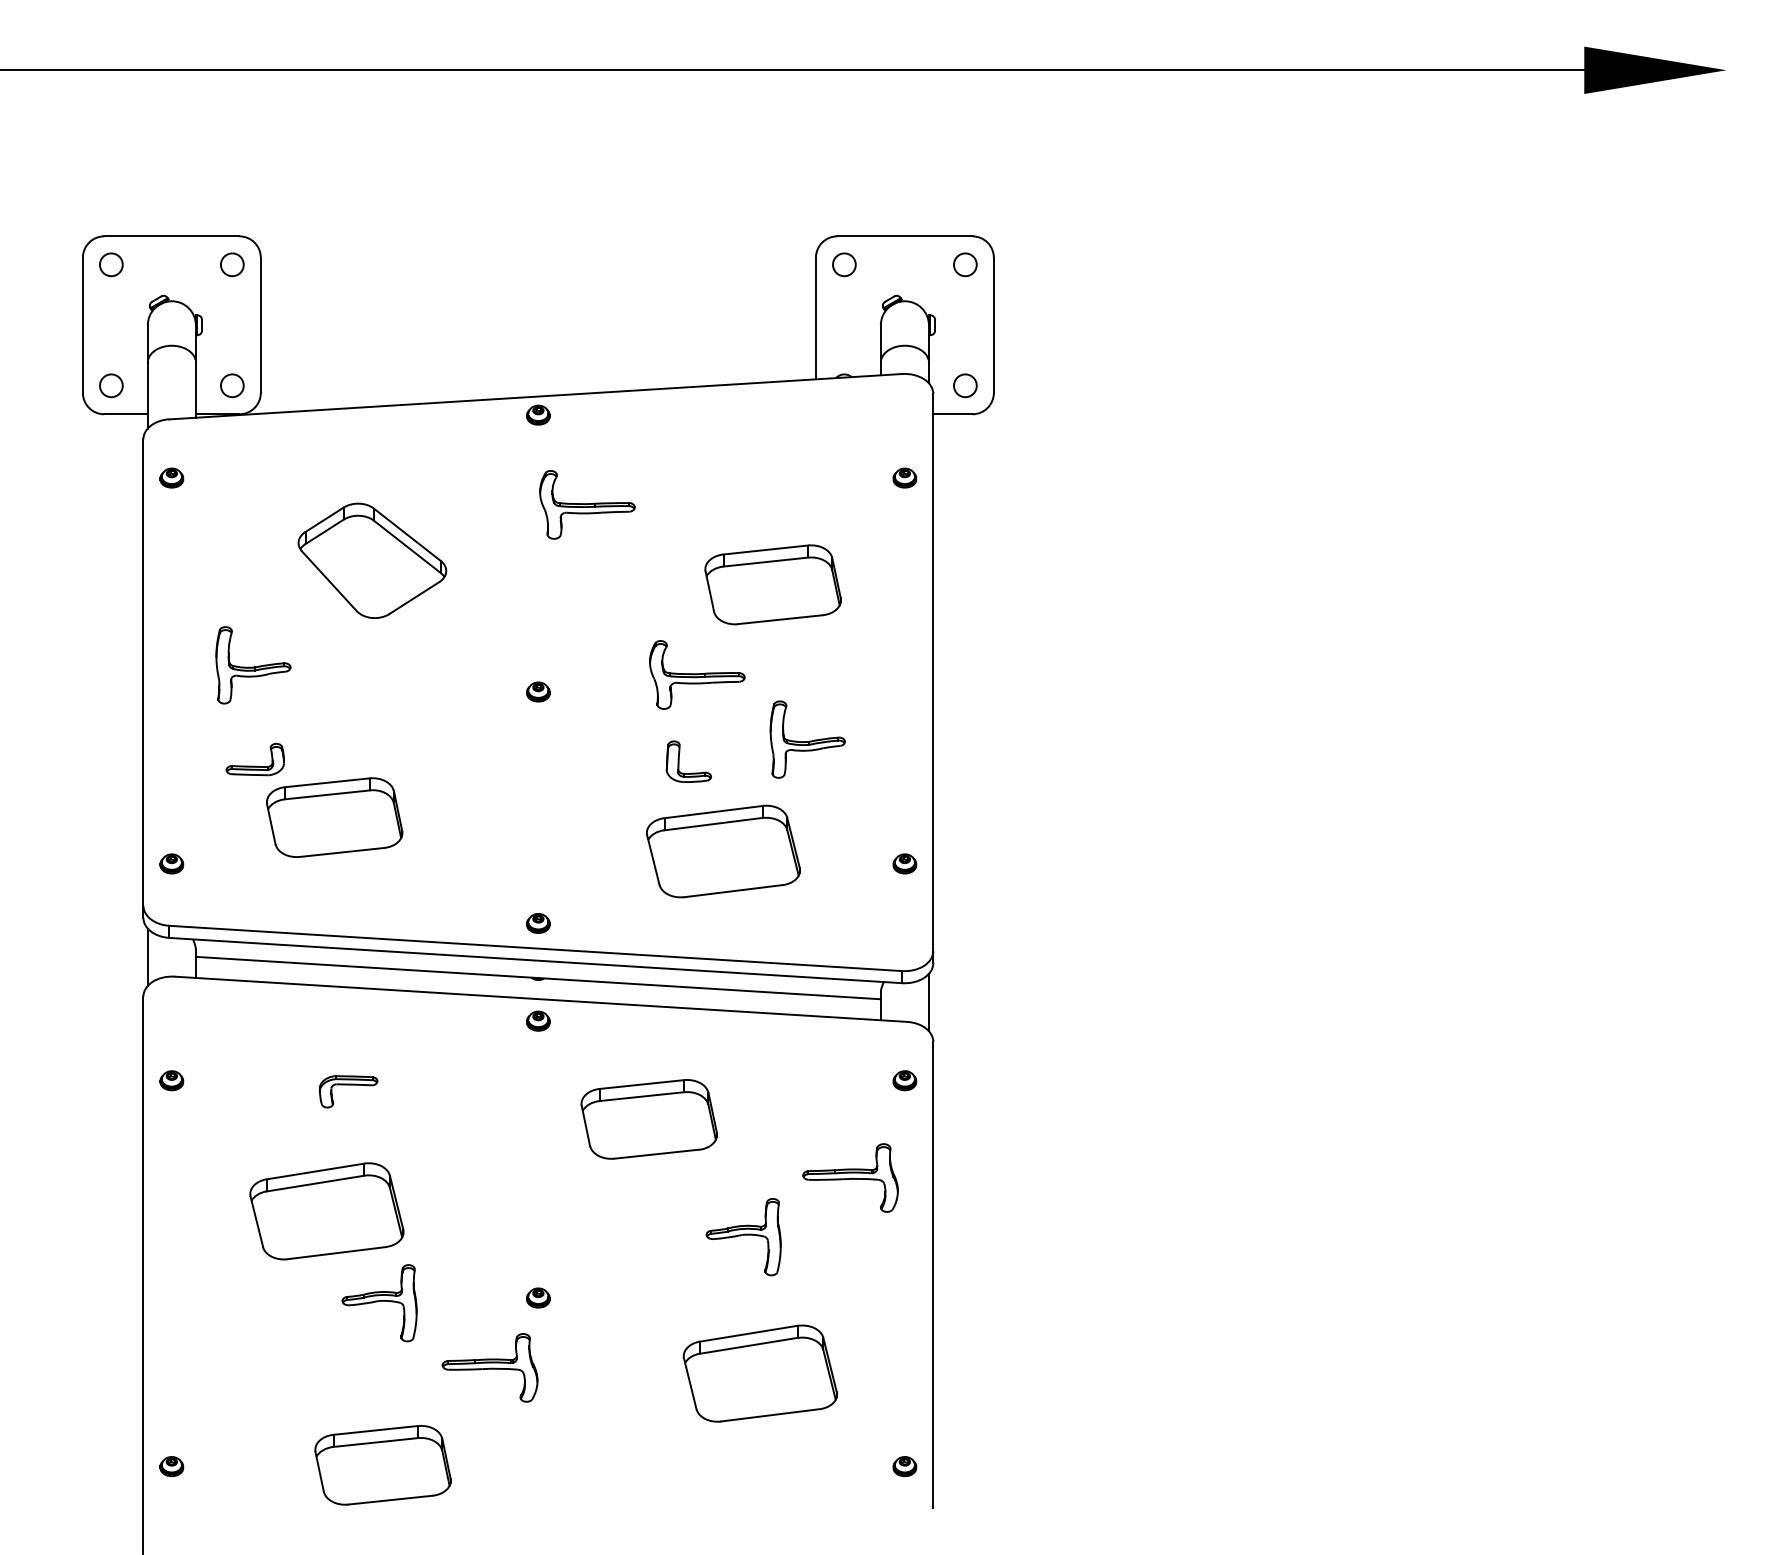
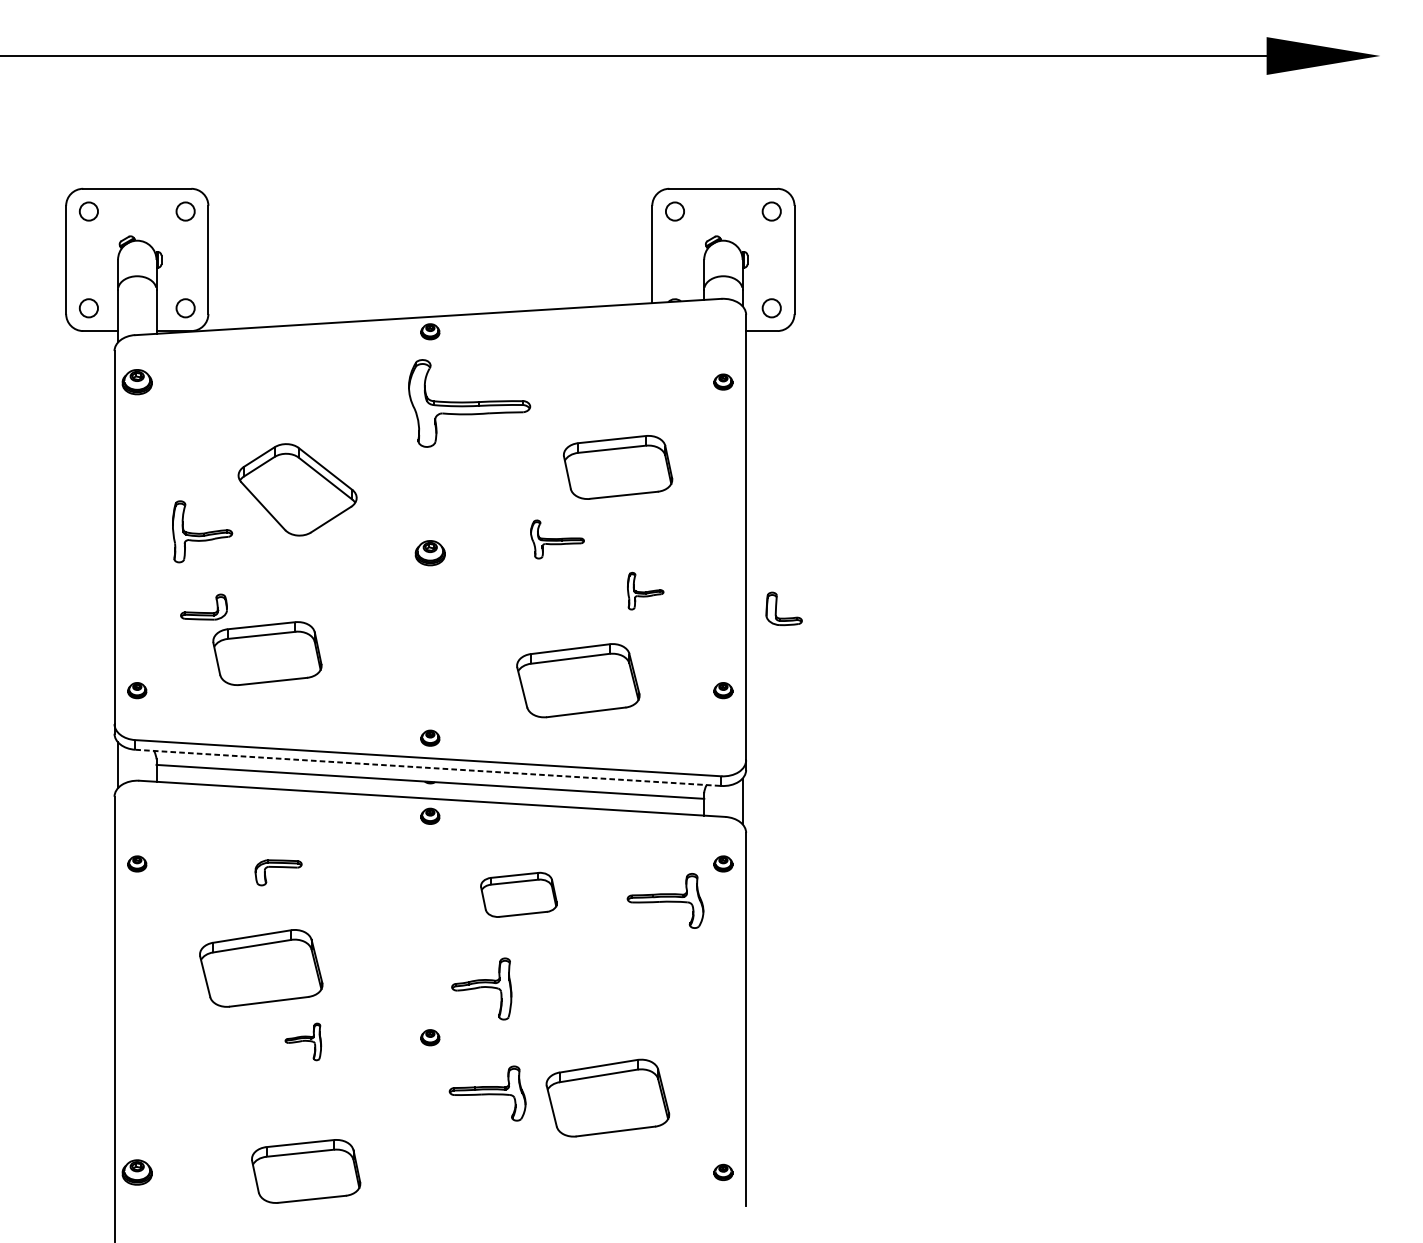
part: (171, 477) -> (136, 381), size x1.6
part: (587, 504) -> (469, 403), size x1.6
part: (372, 560) -> (297, 489), moved
part: (697, 674) -> (557, 539), size x0.7
part: (538, 691) -> (430, 552), size x1.6
part: (807, 739) -> (645, 591), size x0.6
part: (679, 761) -> (776, 608), moved
line: (536, 960) -> (428, 767), solid -> dashed
part: (648, 1119) -> (518, 894), size x0.7
part: (850, 1177) -> (665, 900), moved
part: (743, 1237) -> (481, 989), moved
part: (379, 1303) -> (303, 1042), size x0.6
part: (489, 1367) -> (487, 1093), moved
part: (171, 1466) -> (136, 1172), size x1.6

